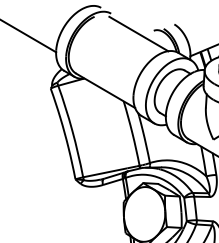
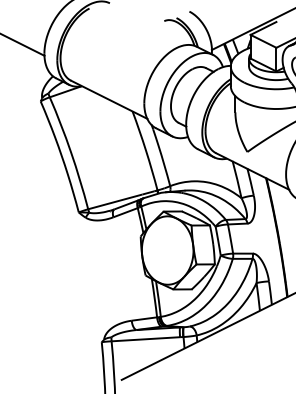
line: (138, 34) -> (145, 26), removed

